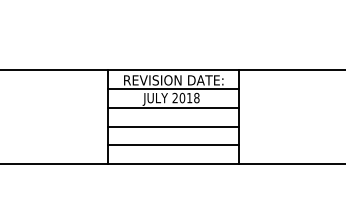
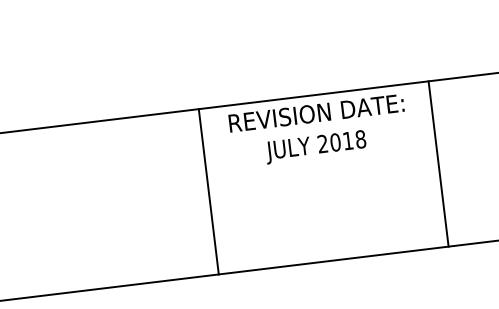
line: (172, 88) -> (316, 127), removed
line: (172, 107) -> (320, 161), removed
line: (172, 126) -> (324, 194), removed
line: (172, 145) -> (328, 227), removed

